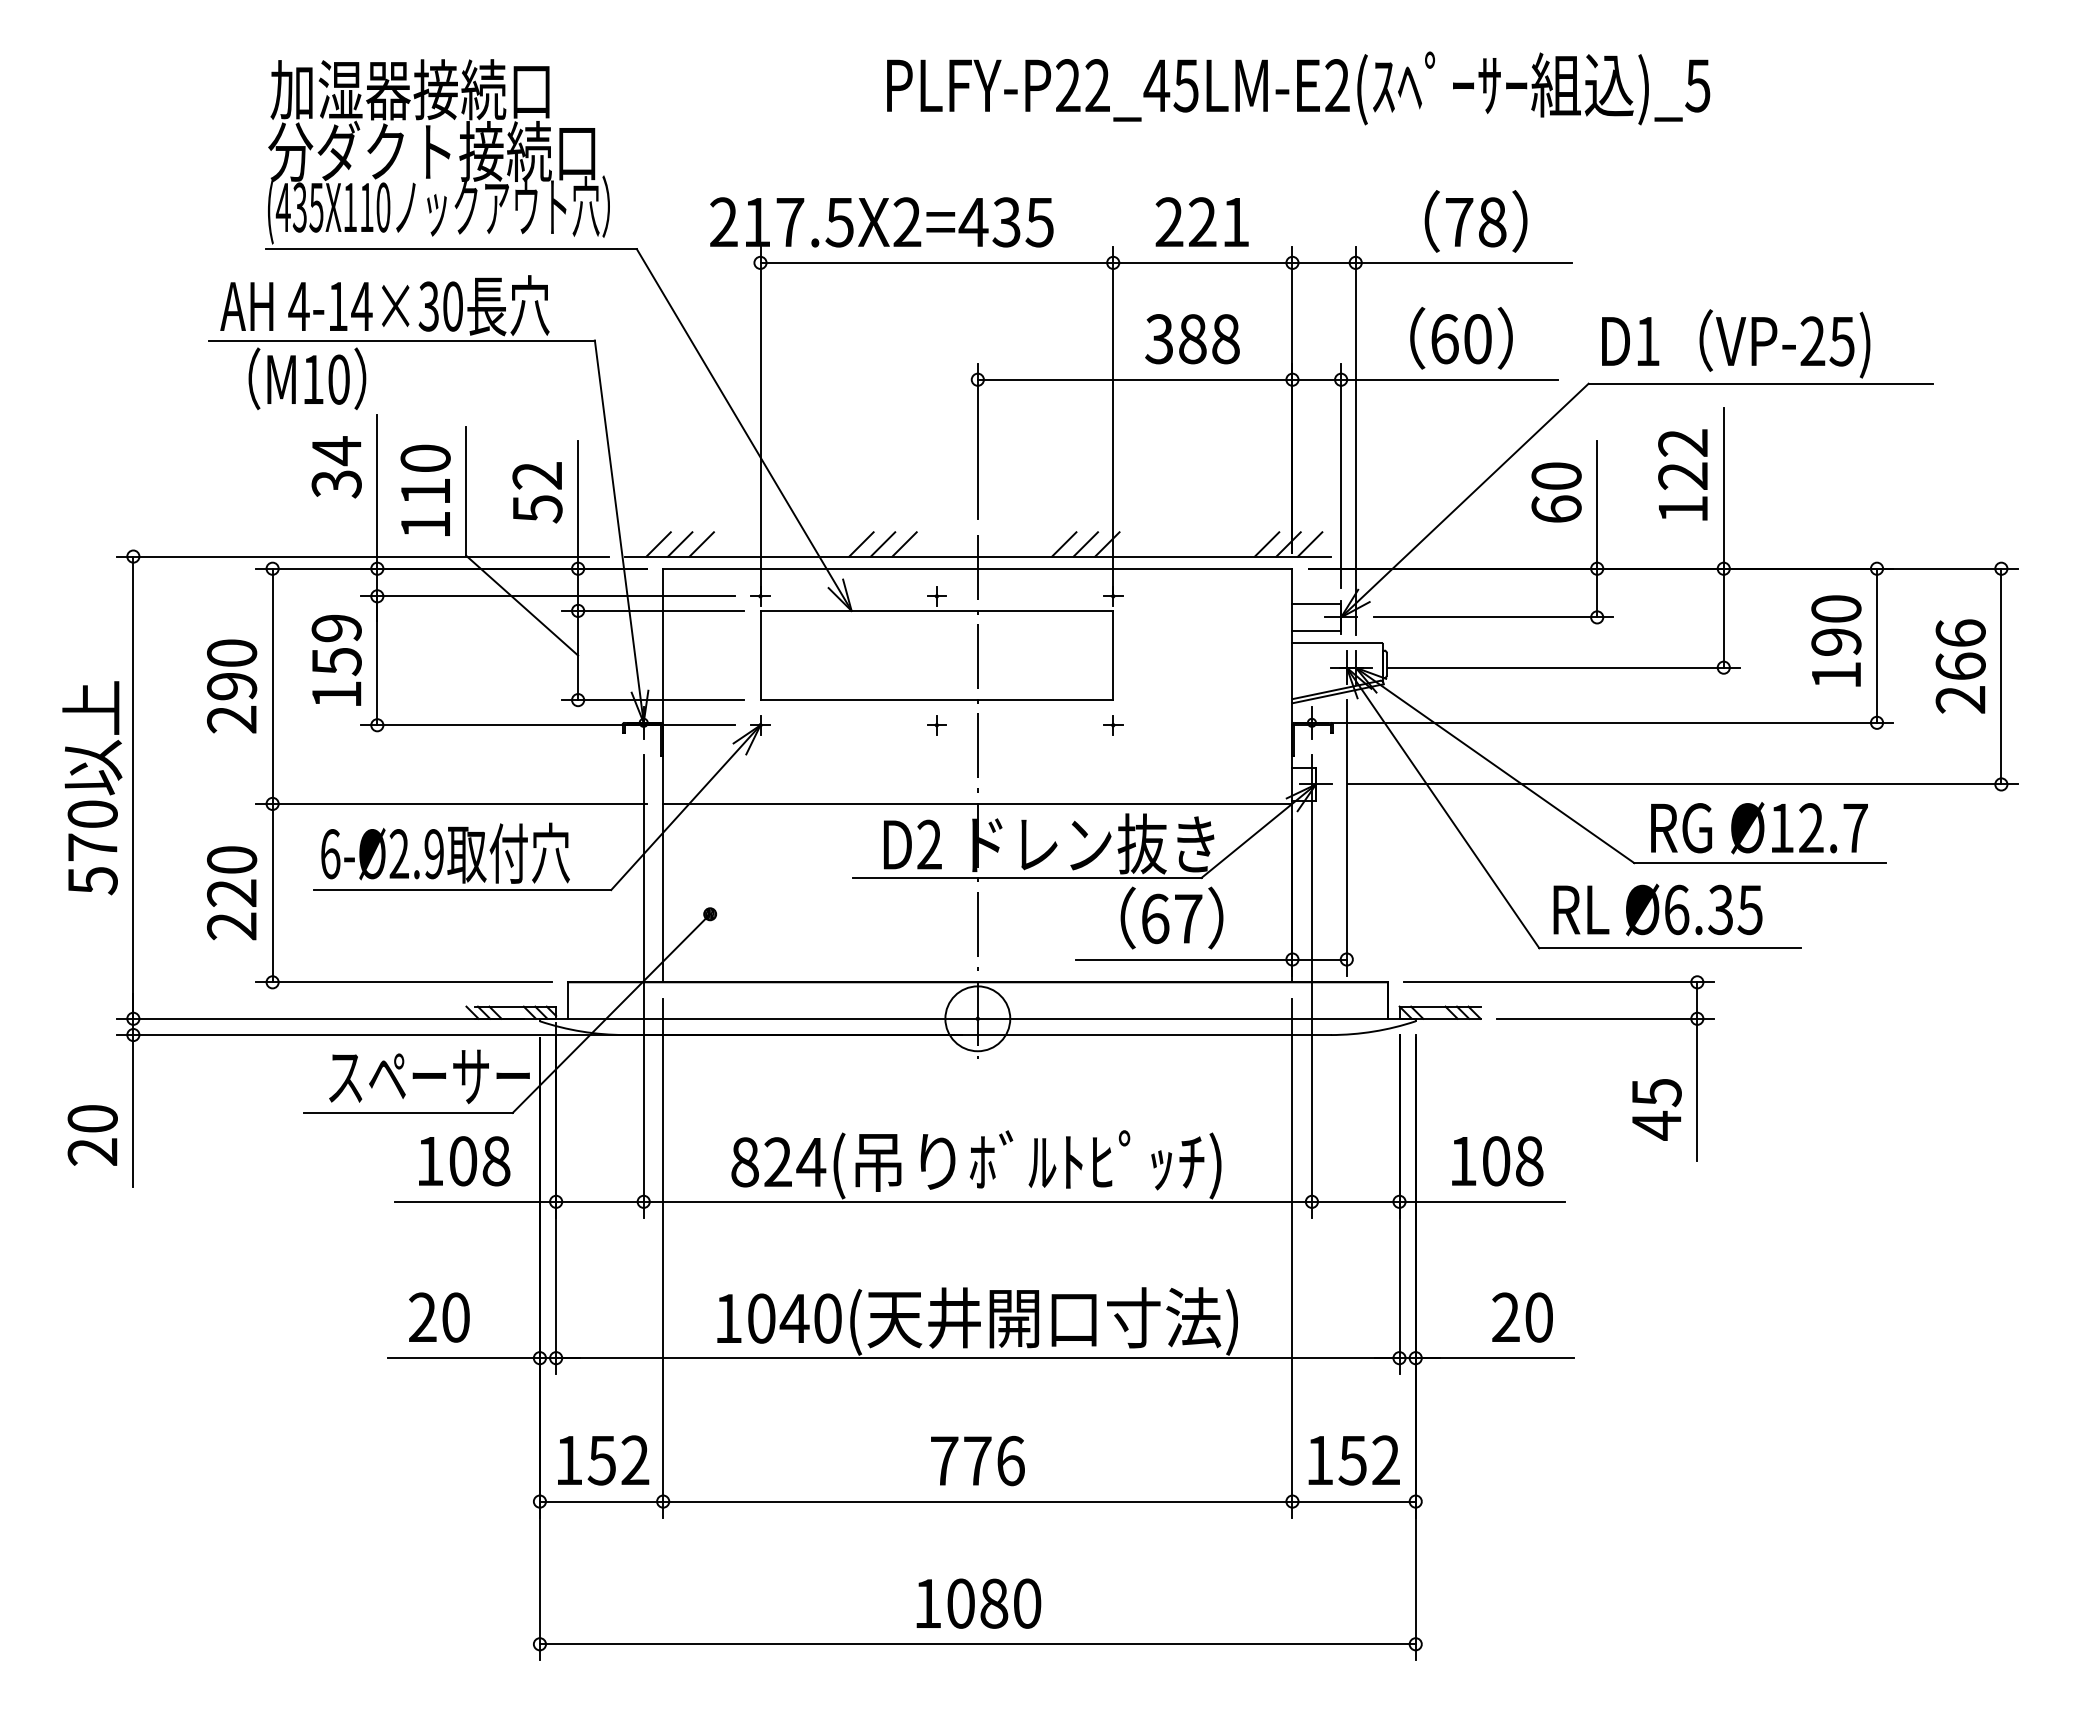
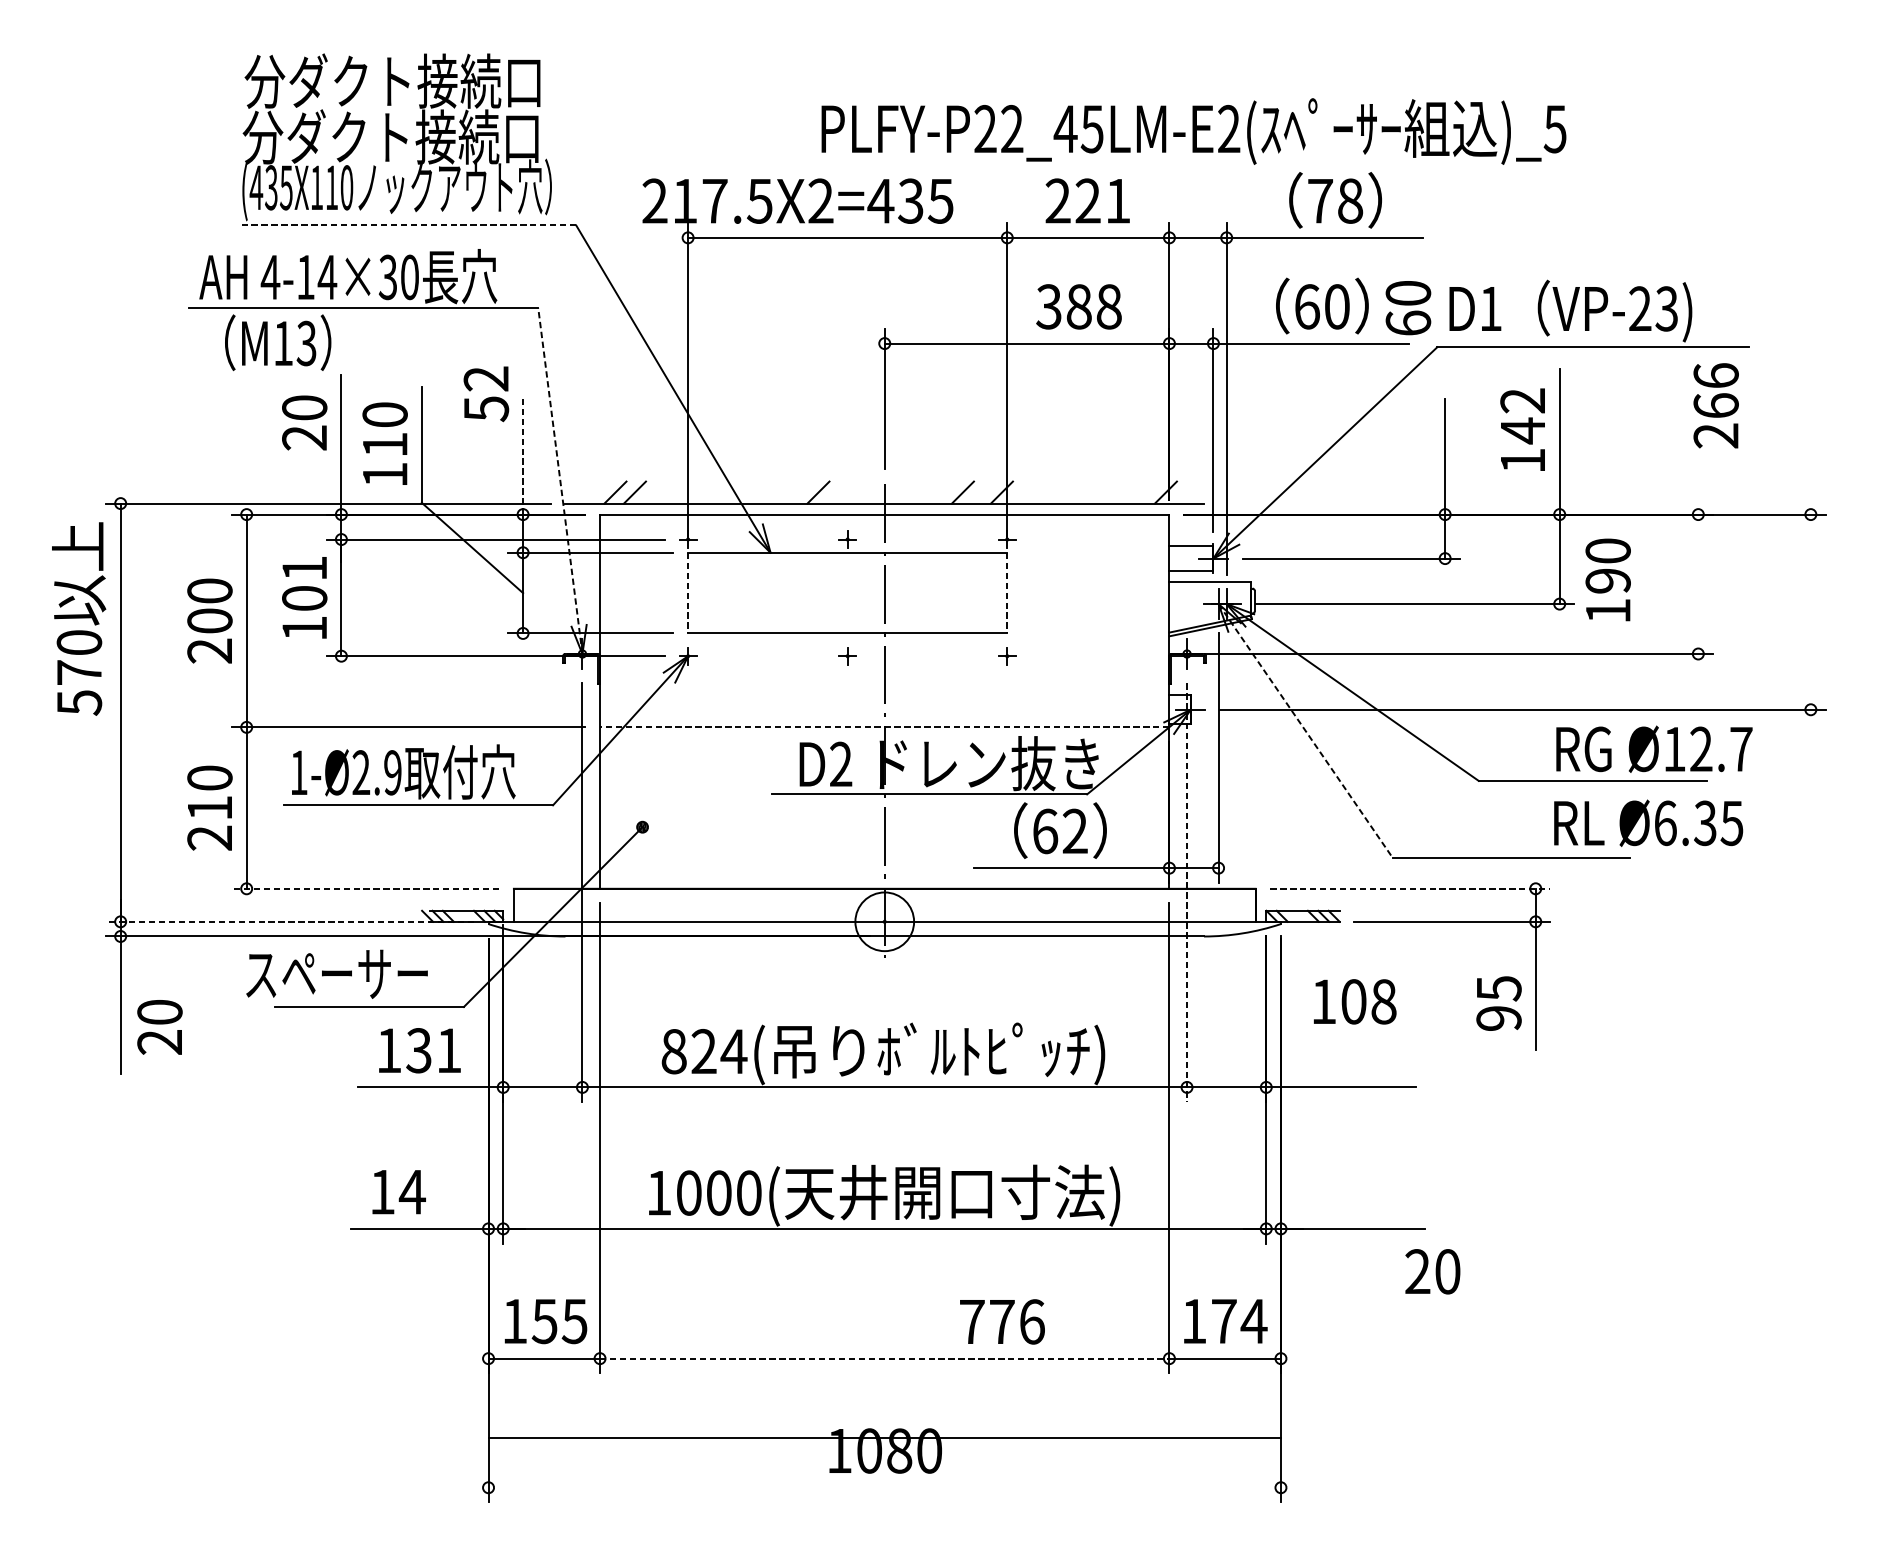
text: (1298, 88) -> (1193, 131), moved
text: (433, 89) -> (392, 80), 加湿器接続口 -> 分ダクト接続口
line: (451, 249) -> (408, 225), solid -> dashed
text: (1841, 341) -> (1666, 308), VP-25) -> VP-23)
text: (338, 379) -> (306, 343), M10 -> M13
text: (336, 467) -> (304, 422), 34 -> 20
text: (1682, 476) -> (1522, 431), 122 -> 142
text: (537, 492) -> (486, 394), moved
text: (1556, 492) -> (1408, 308), moved
line: (578, 504) -> (523, 456), solid -> dashed
line: (619, 531) -> (560, 480), solid -> dashed
line: (658, 544) -> (595, 492), removed
line: (861, 544) -> (779, 492), removed
line: (882, 544) -> (798, 492), removed
line: (1085, 544) -> (982, 492), removed
line: (1266, 544) -> (1145, 492), removed
line: (1310, 544) -> (1185, 492), removed
text: (1836, 640) -> (1608, 579), moved
text: (336, 645) -> (304, 584), 159 -> 101
line: (1877, 645) -> (1698, 584), removed
line: (760, 655) -> (688, 593), solid -> dashed
line: (1113, 655) -> (1007, 593), solid -> dashed
text: (1960, 666) -> (1715, 405), moved
line: (2001, 676) -> (1810, 612), removed
text: (232, 686) -> (210, 621), 290 -> 200
text: (92, 788) -> (79, 619), moved
line: (977, 803) -> (884, 726), solid -> dashed
line: (1443, 808) -> (1306, 731), solid -> dashed
text: (1759, 828) -> (1654, 749), moved
text: (330, 854) -> (299, 773), 6-Ø2.9 -> 1-Ø2.9
text: (231, 892) -> (209, 807), 220 -> 210
text: (1657, 909) -> (1648, 822), moved
text: (1188, 918) -> (1075, 831), 67 -> 62
line: (404, 982) -> (365, 888), solid -> dashed
line: (1558, 982) -> (1410, 888), solid -> dashed
line: (1311, 987) -> (1186, 893), solid -> dashed
line: (319, 1018) -> (289, 921), solid -> dashed
text: (429, 1076) -> (337, 974), moved
text: (1656, 1125) -> (1498, 1018), 45 -> 95
text: (92, 1135) -> (159, 1027), moved
text: (479, 1161) -> (433, 1050), 108 -> 131
text: (1497, 1161) -> (1354, 1002), moved
text: (439, 1317) -> (397, 1192), 20 -> 14
text: (1522, 1317) -> (1432, 1271), moved
text: (794, 1318) -> (718, 1192), 1040( -> 1000(
text: (634, 1460) -> (574, 1321), 152 -> 155
text: (1369, 1460) -> (1239, 1321), 152 -> 174
text: (977, 1461) -> (1002, 1322), moved
line: (977, 1501) -> (884, 1358), solid -> dashed
line: (977, 1644) -> (884, 1438), moved

